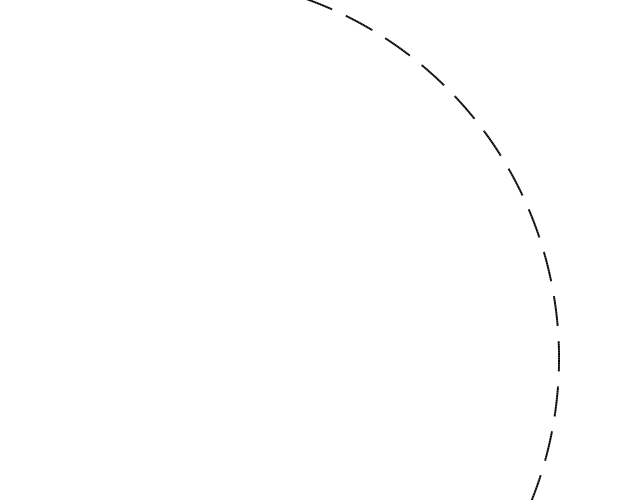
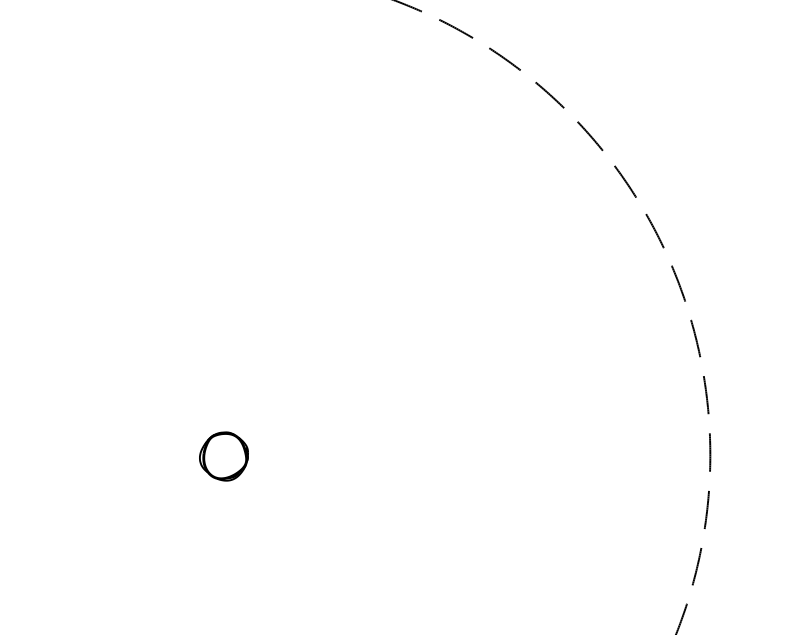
part: (176, 359) -> (223, 456), added

